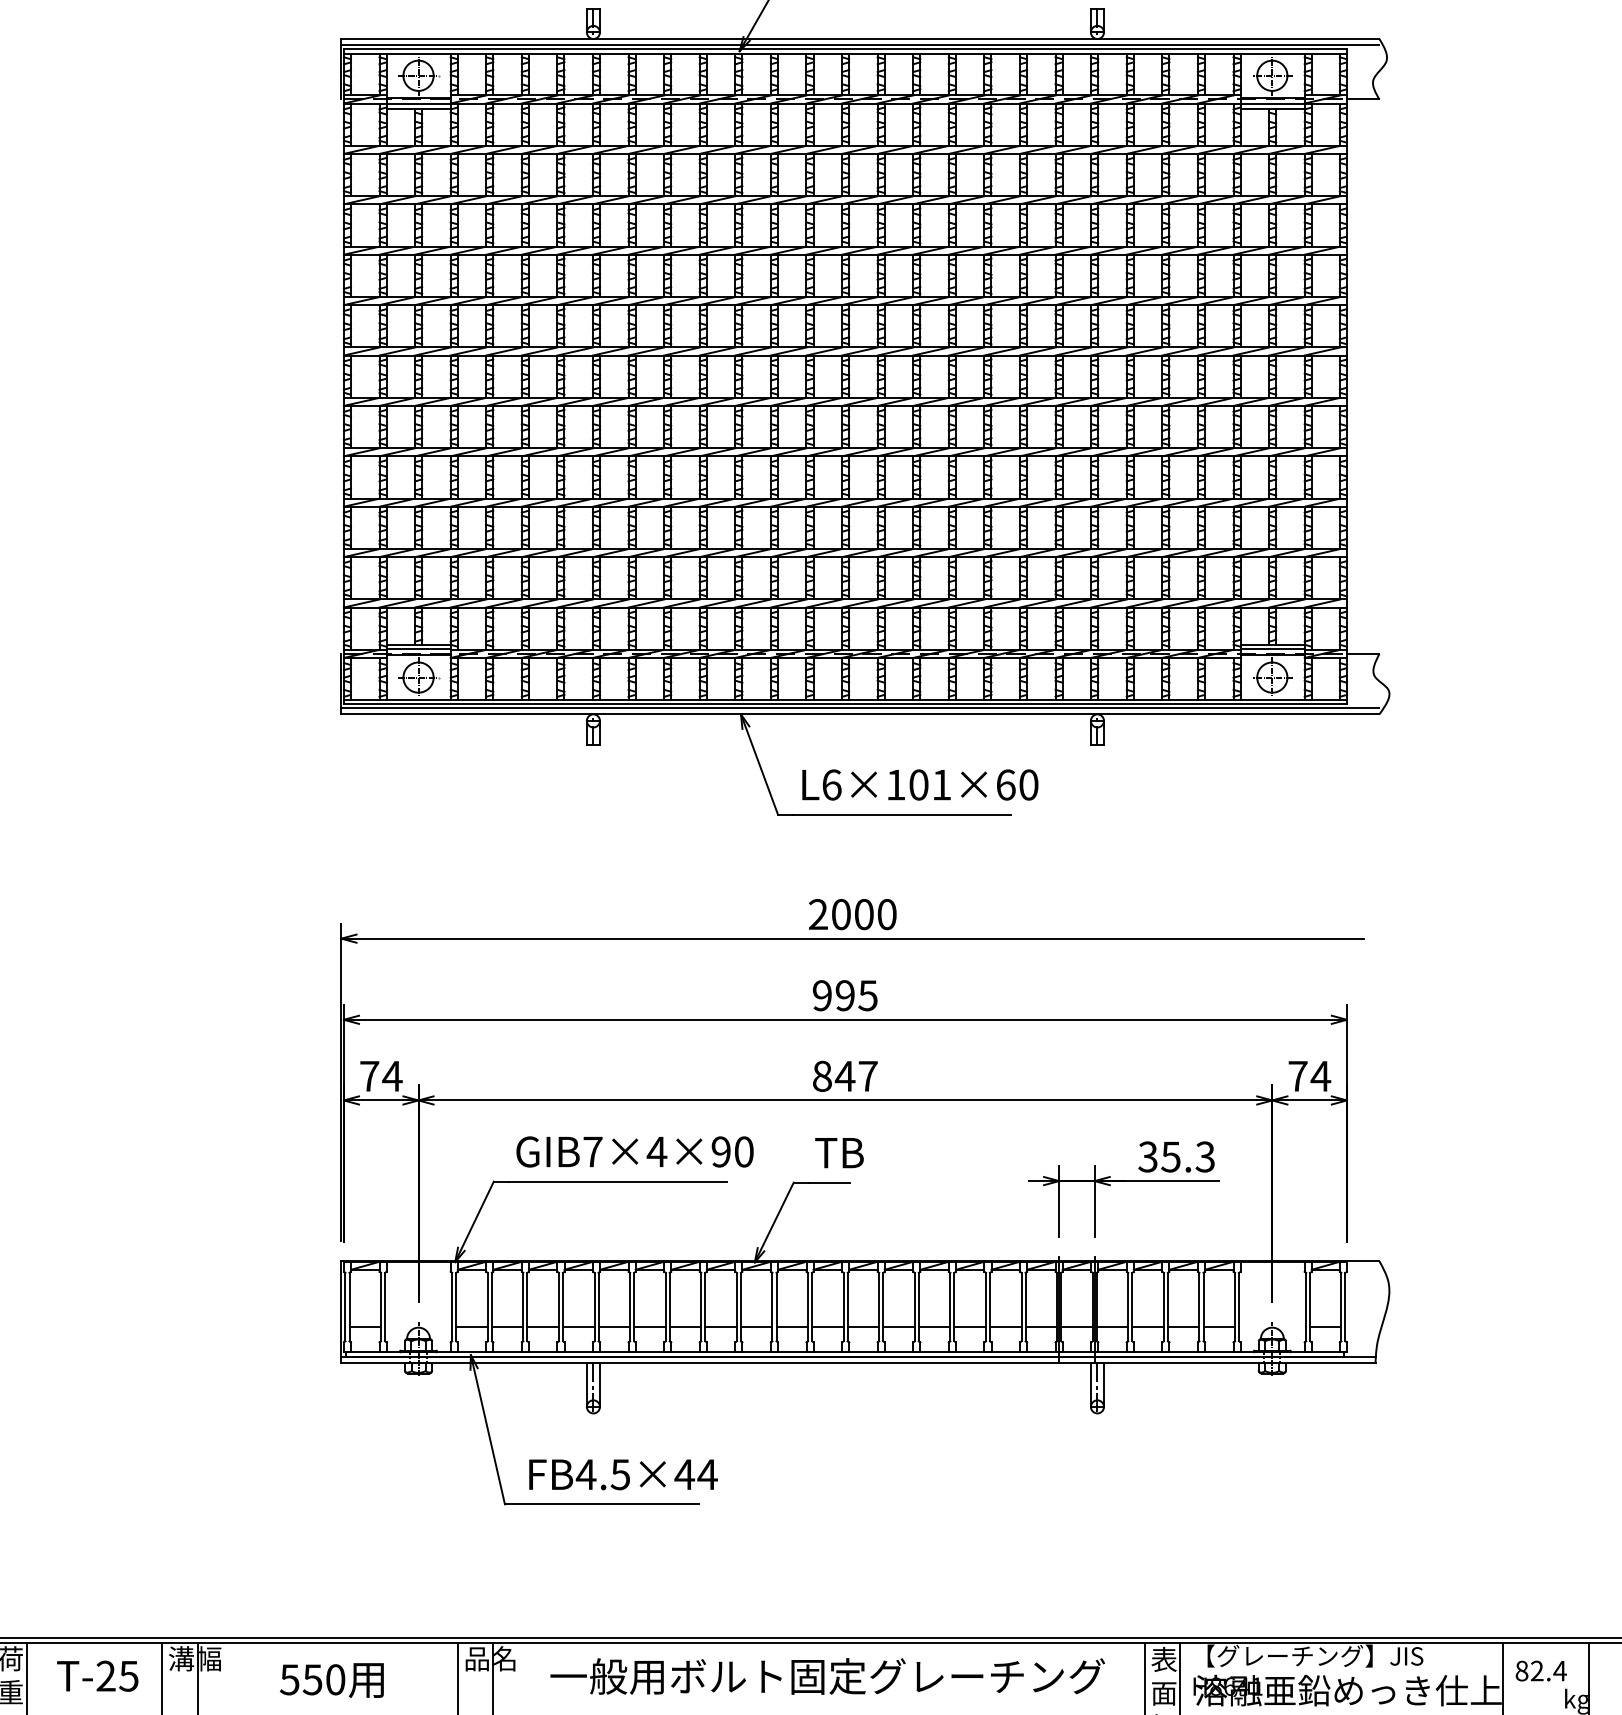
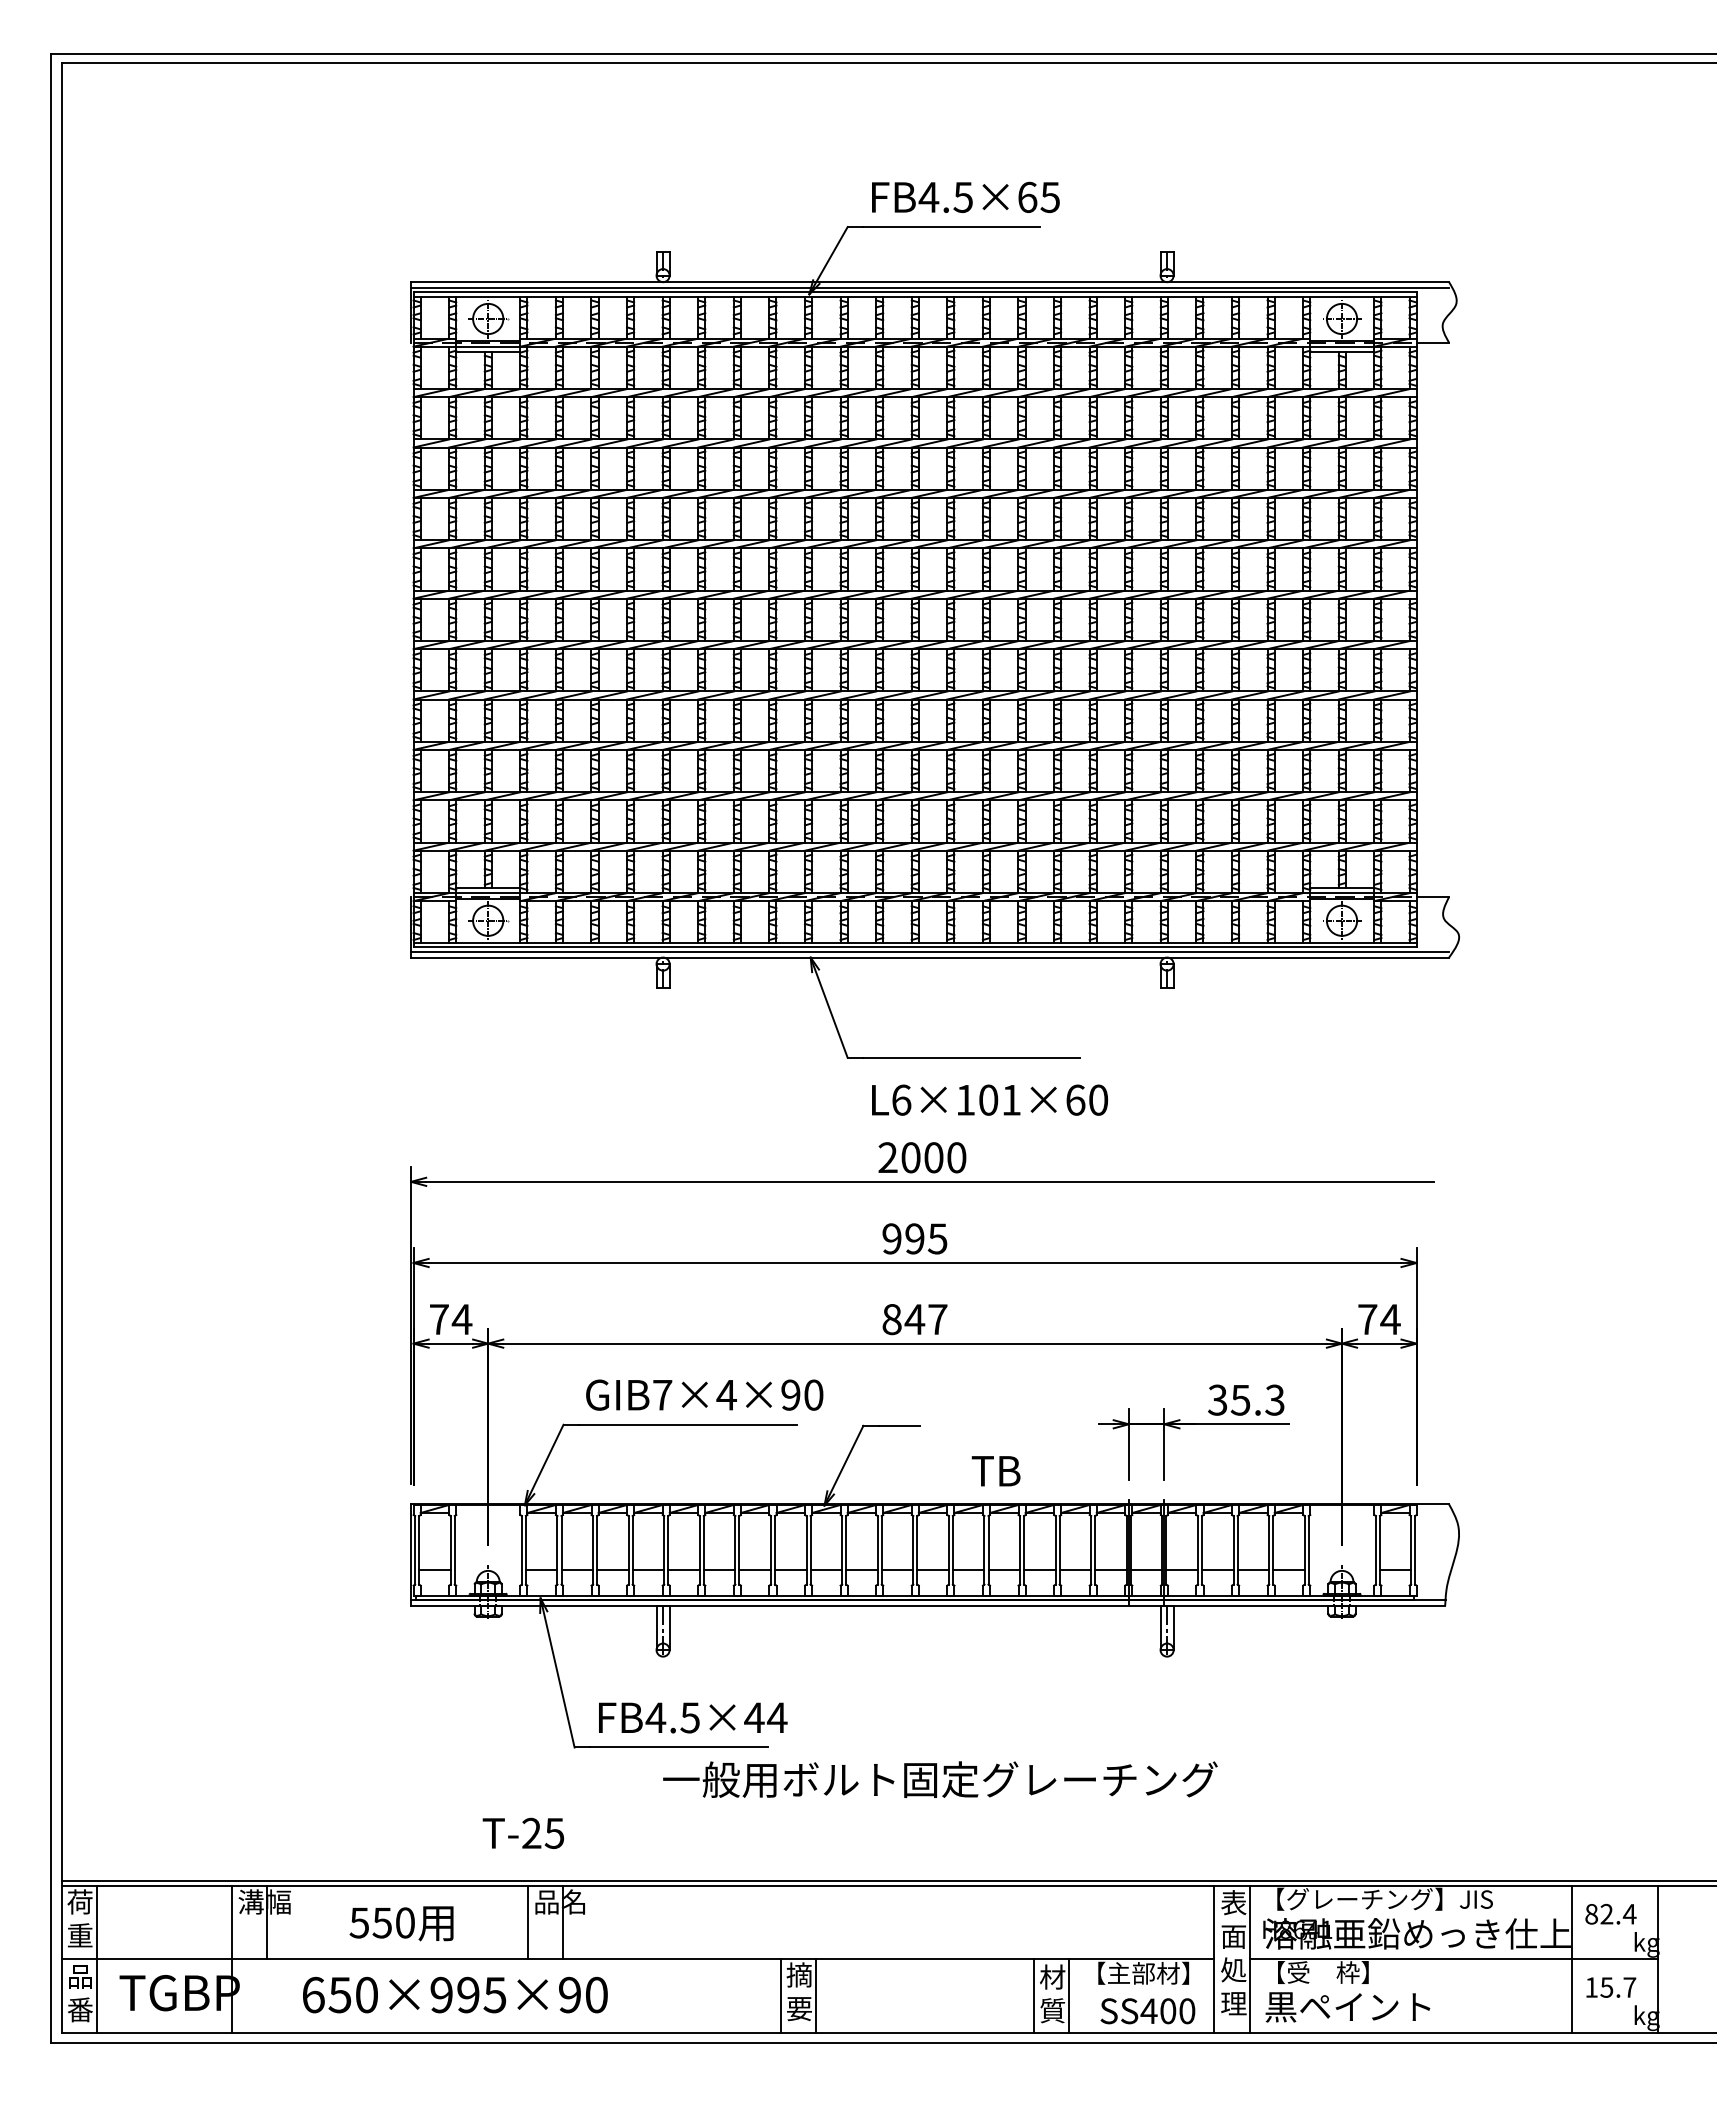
text: (919, 784) -> (989, 1099), moved
text: (838, 1153) -> (995, 1471), moved
text: (96, 1675) -> (522, 1832), moved
text: (827, 1676) -> (940, 1779), moved

